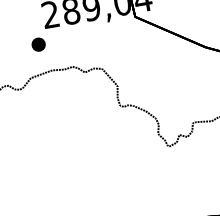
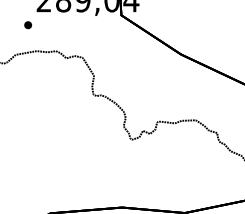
part: (37, 43) -> (27, 24), size x0.6

